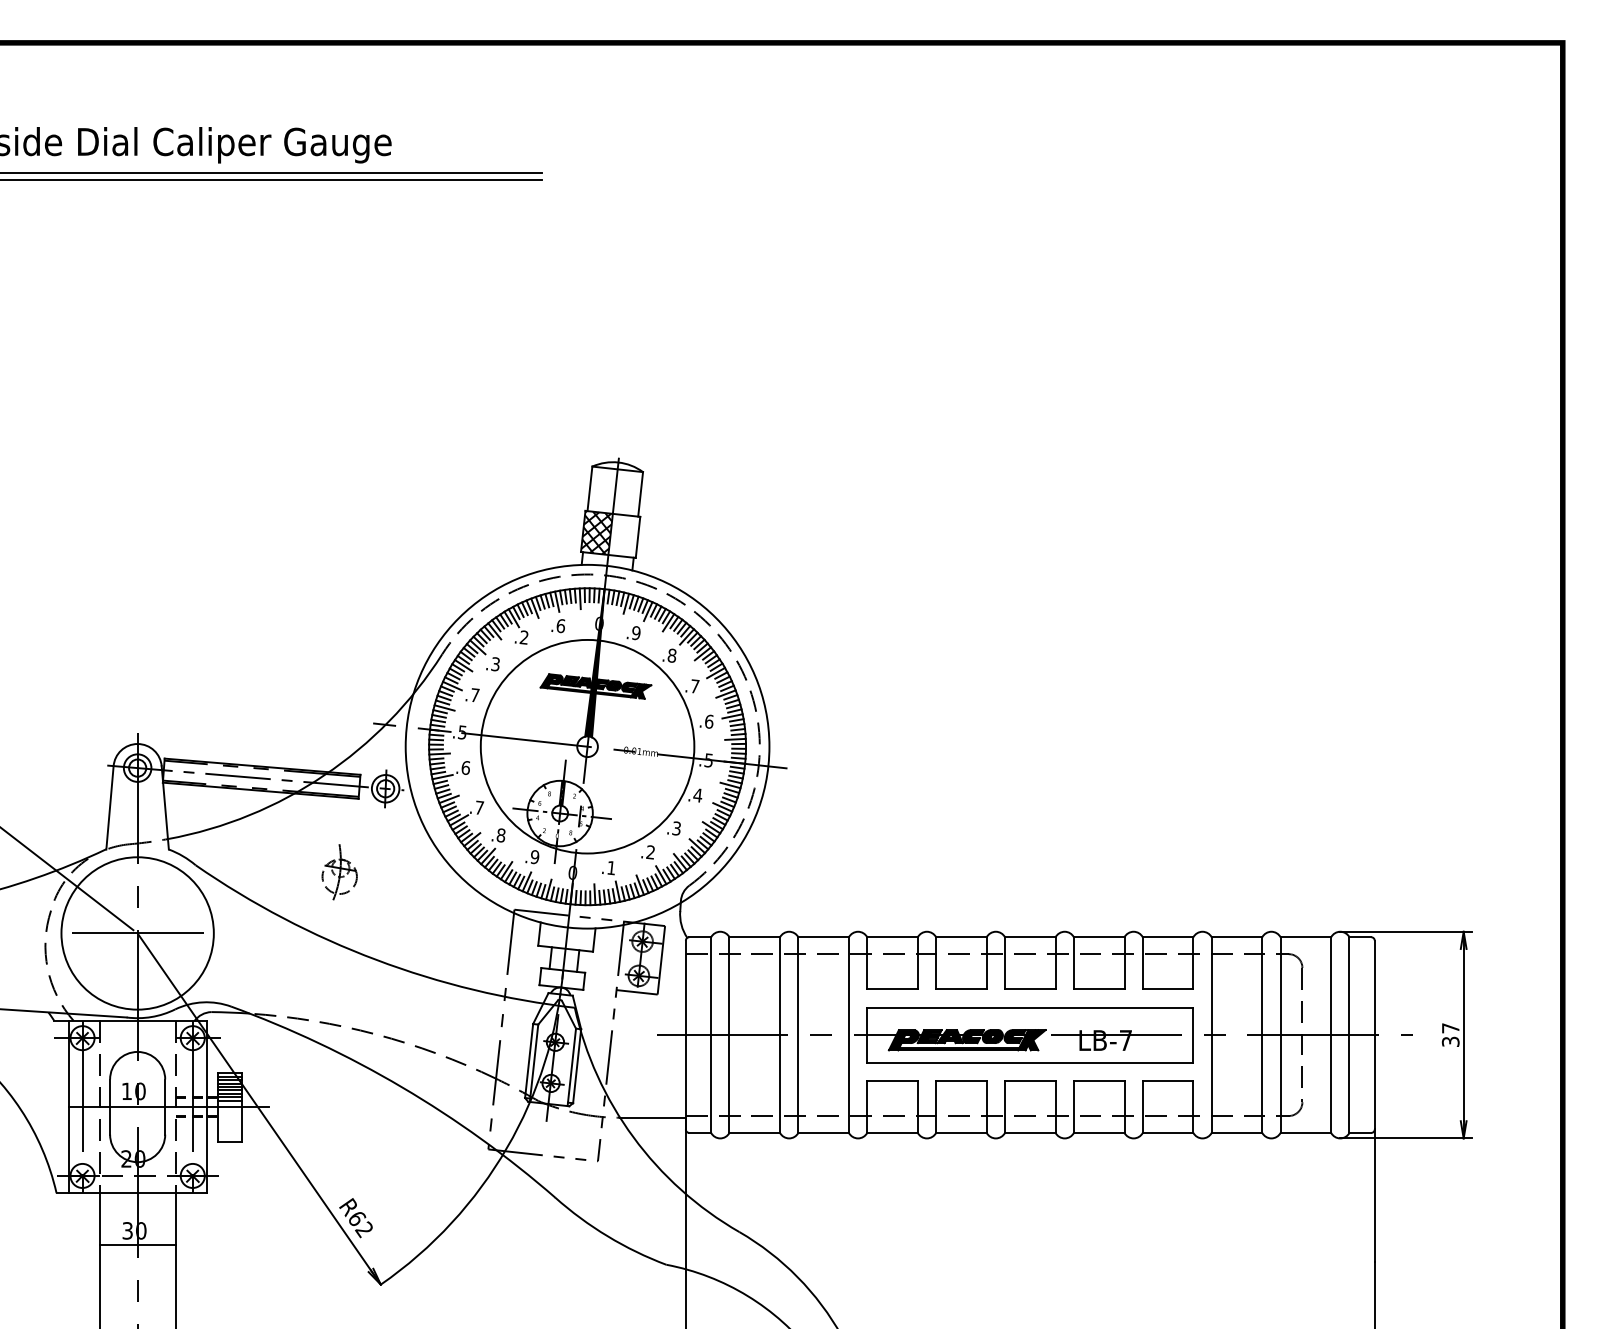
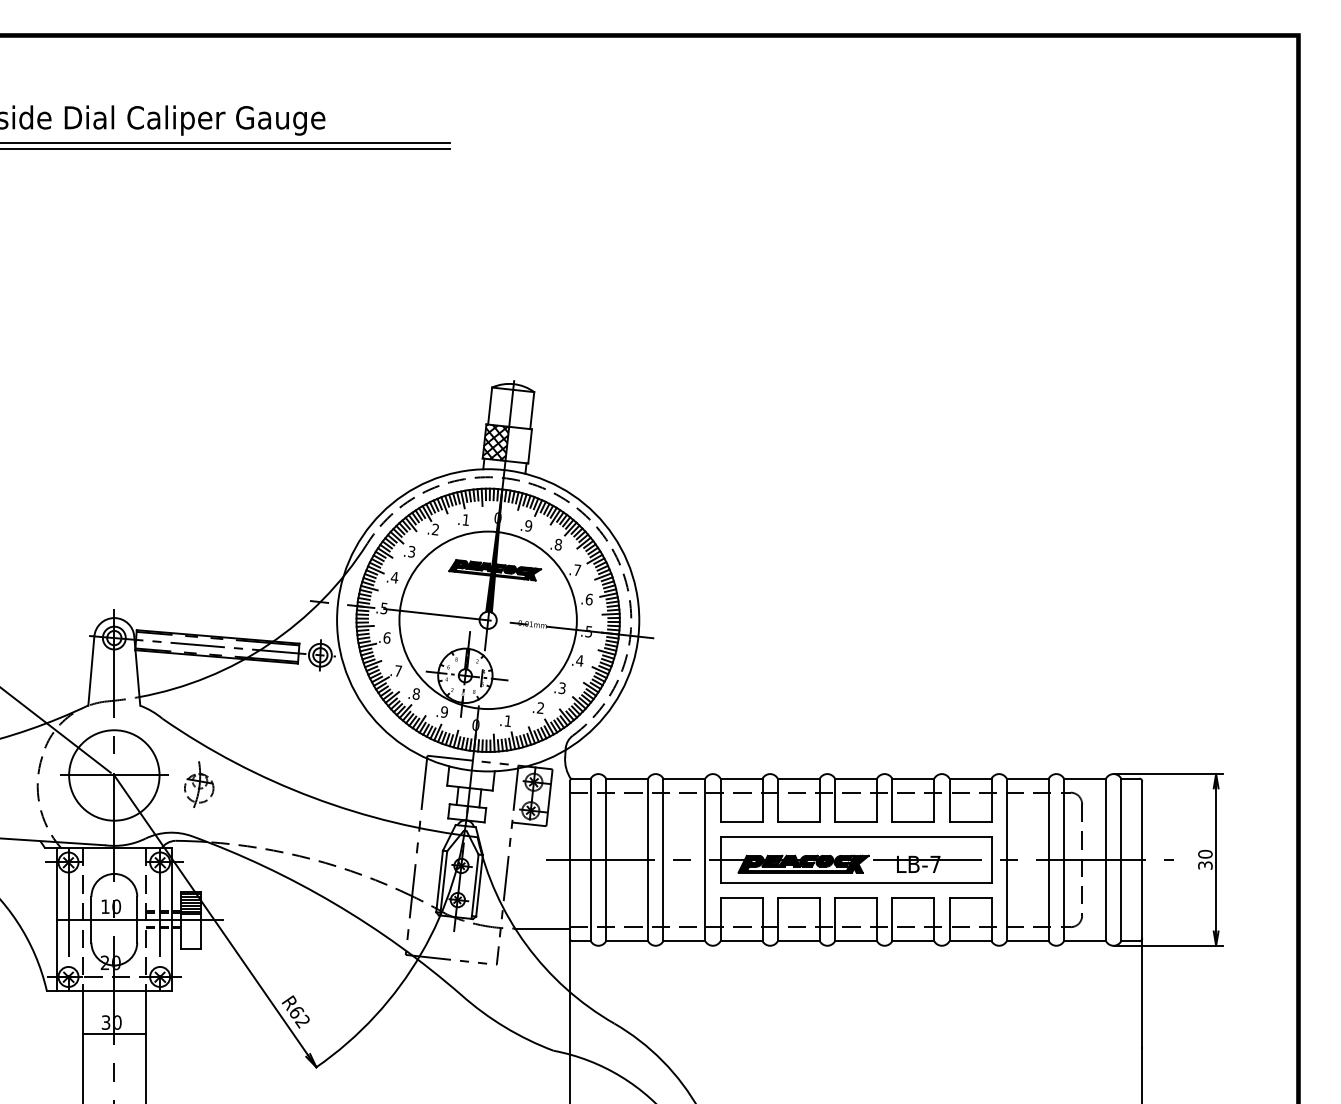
text: (560, 625) -> (465, 519), .6 -> .1
text: (474, 695) -> (394, 577), .7 -> .4
part: (340, 872) -> (199, 784), moved
circle: (137, 933) -> (114, 775), size x0.71
text: (1450, 1027) -> (1205, 853), 37 -> 30

